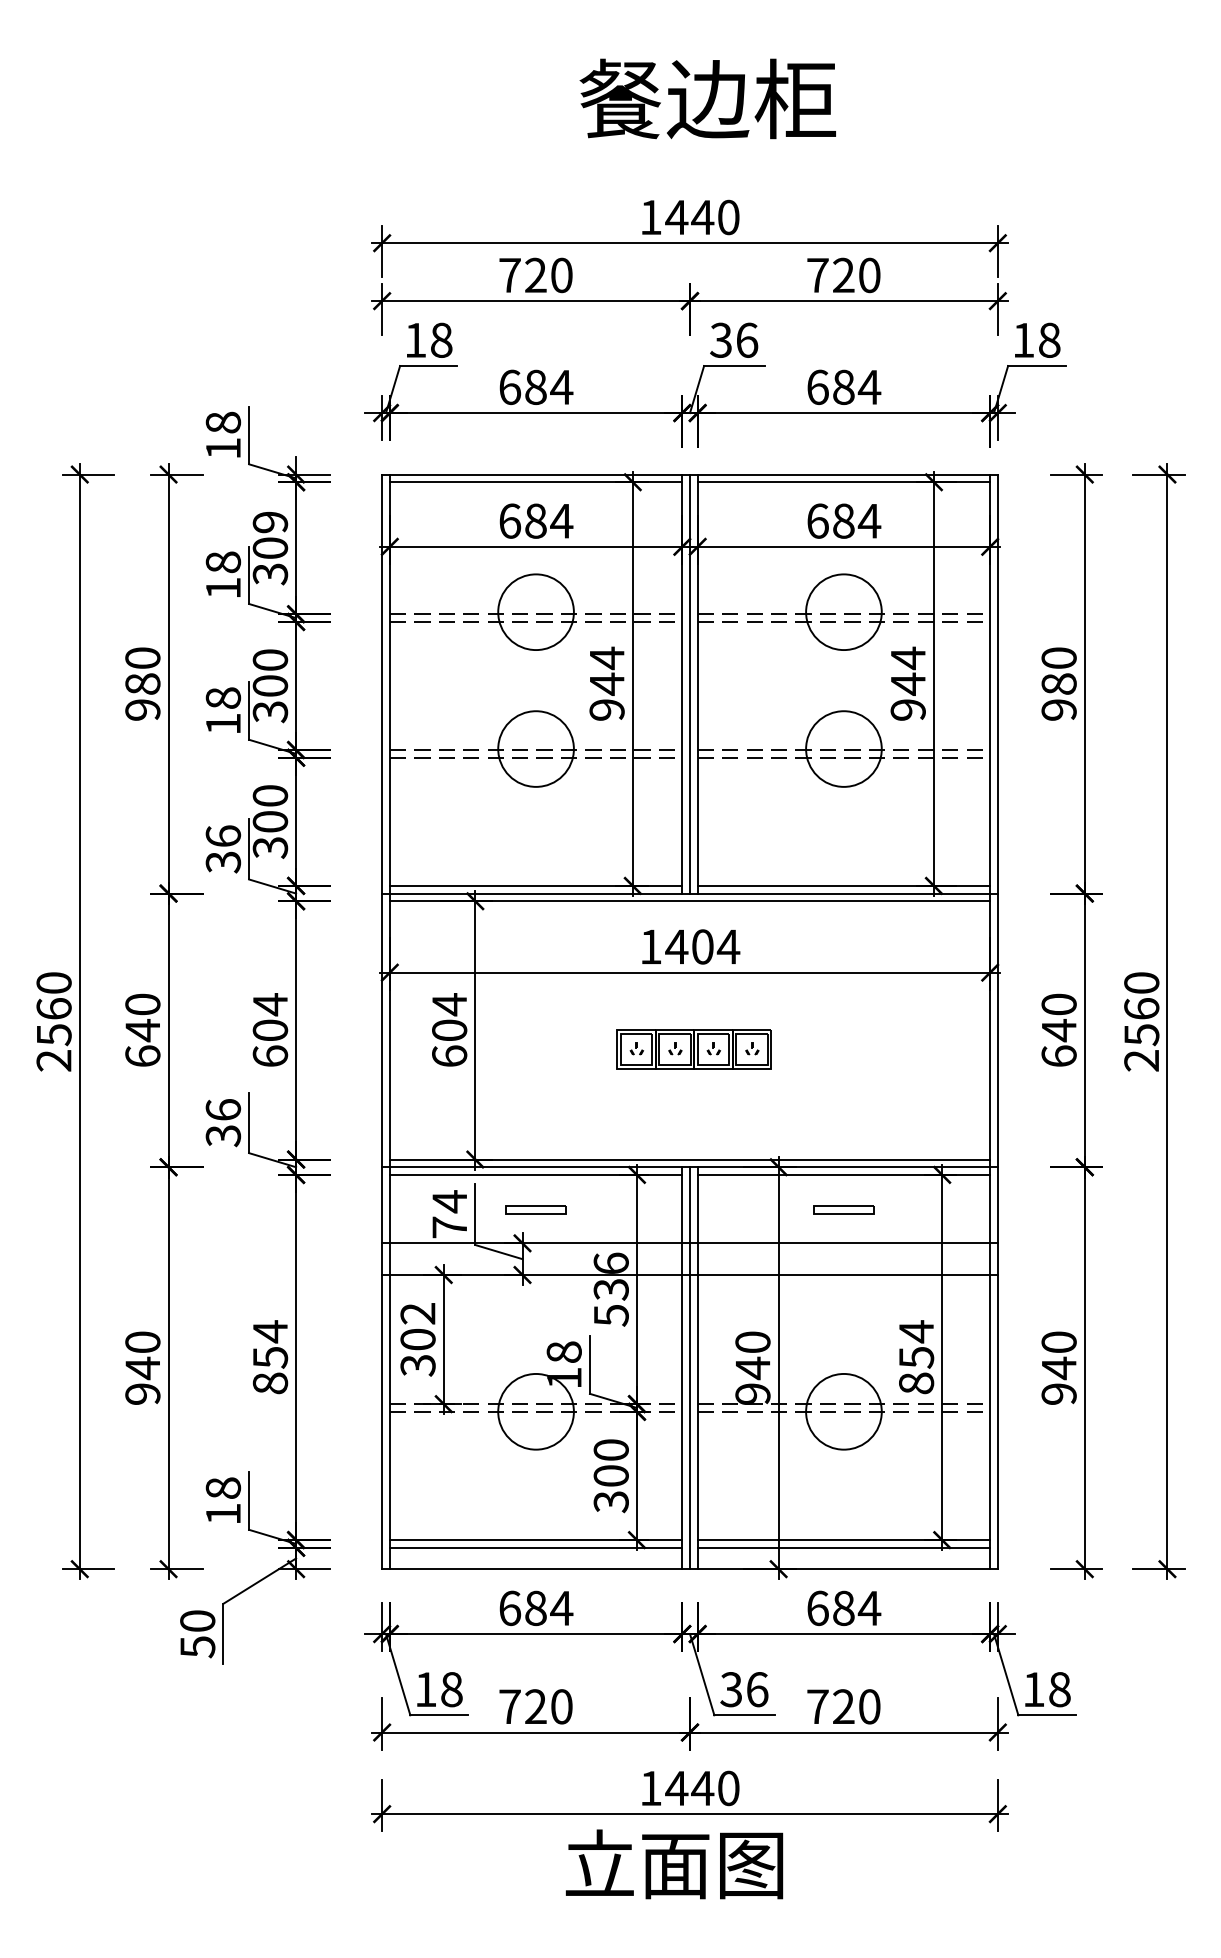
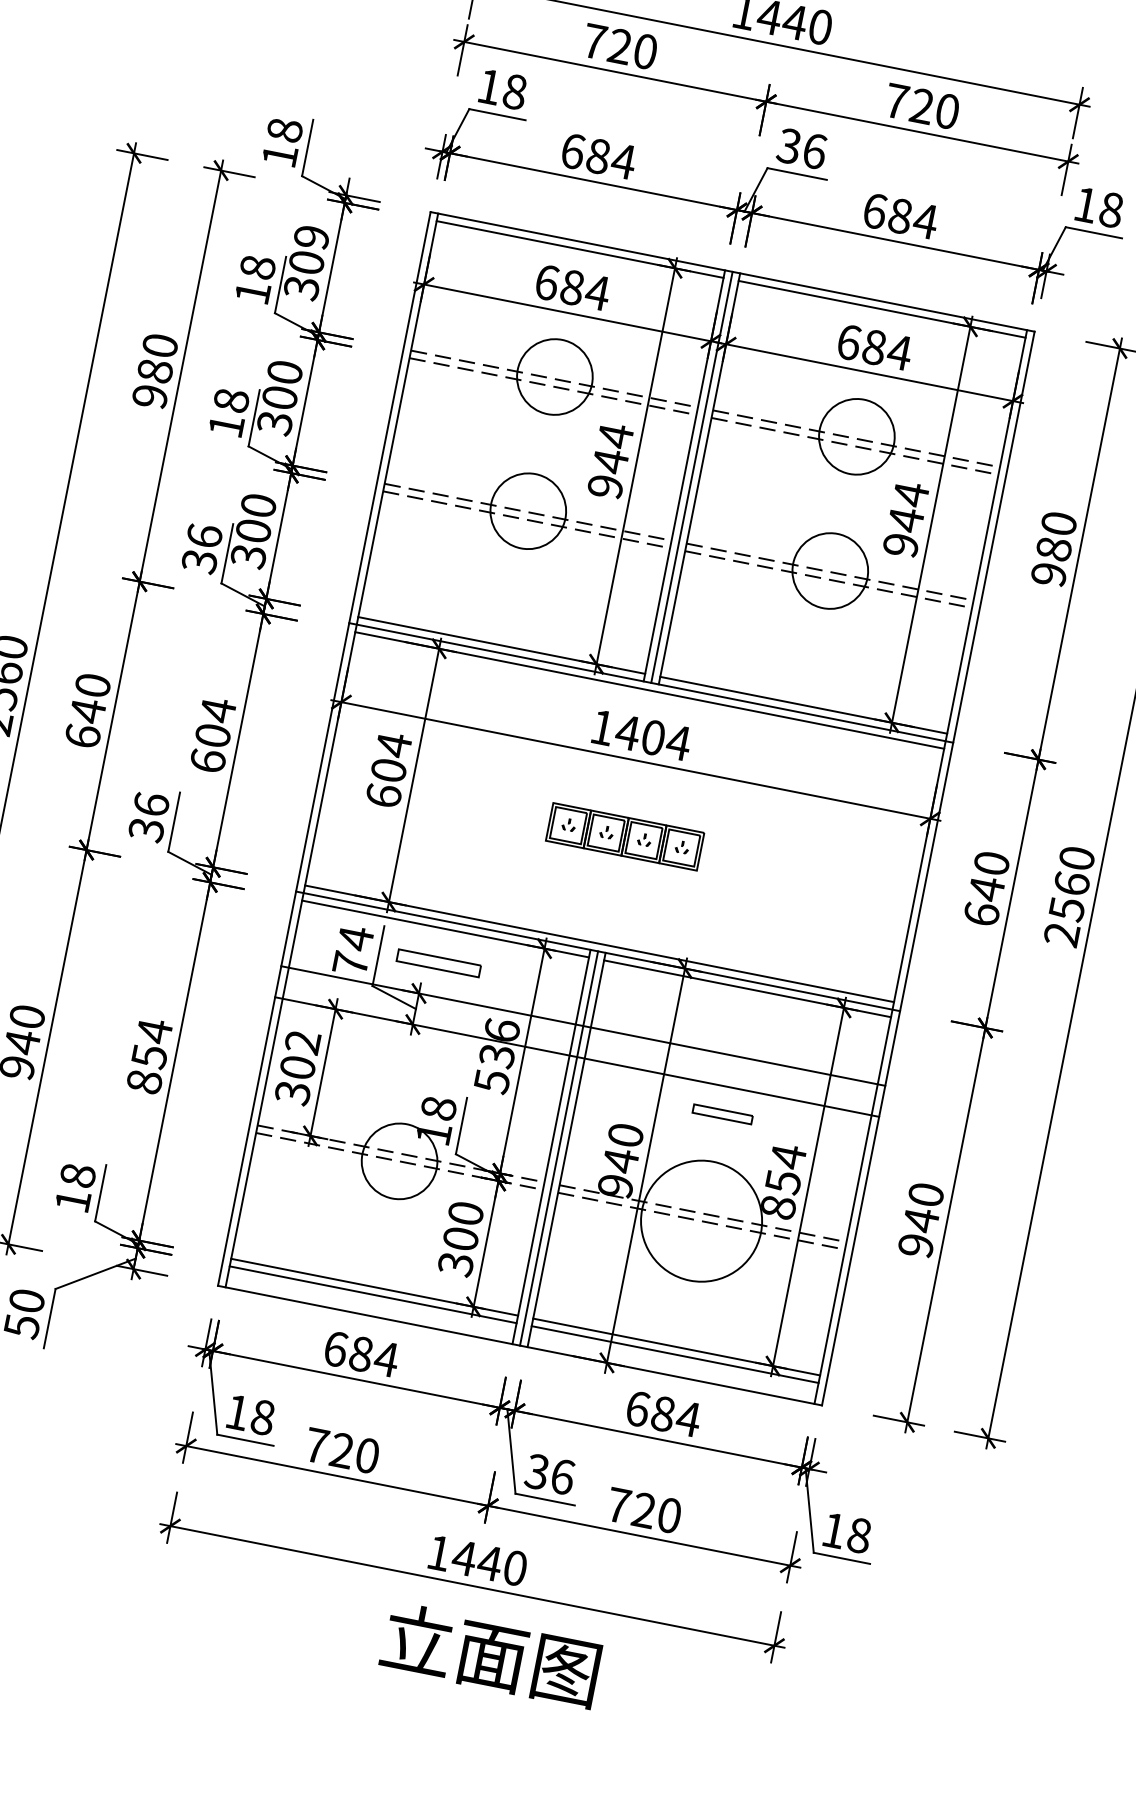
part: (535, 1209) -> (438, 962), size x1.4
part: (843, 1209) -> (722, 1113), moved
circle: (843, 1411) -> (701, 1220), size x1.6
text: (674, 1864) -> (490, 1655), moved

